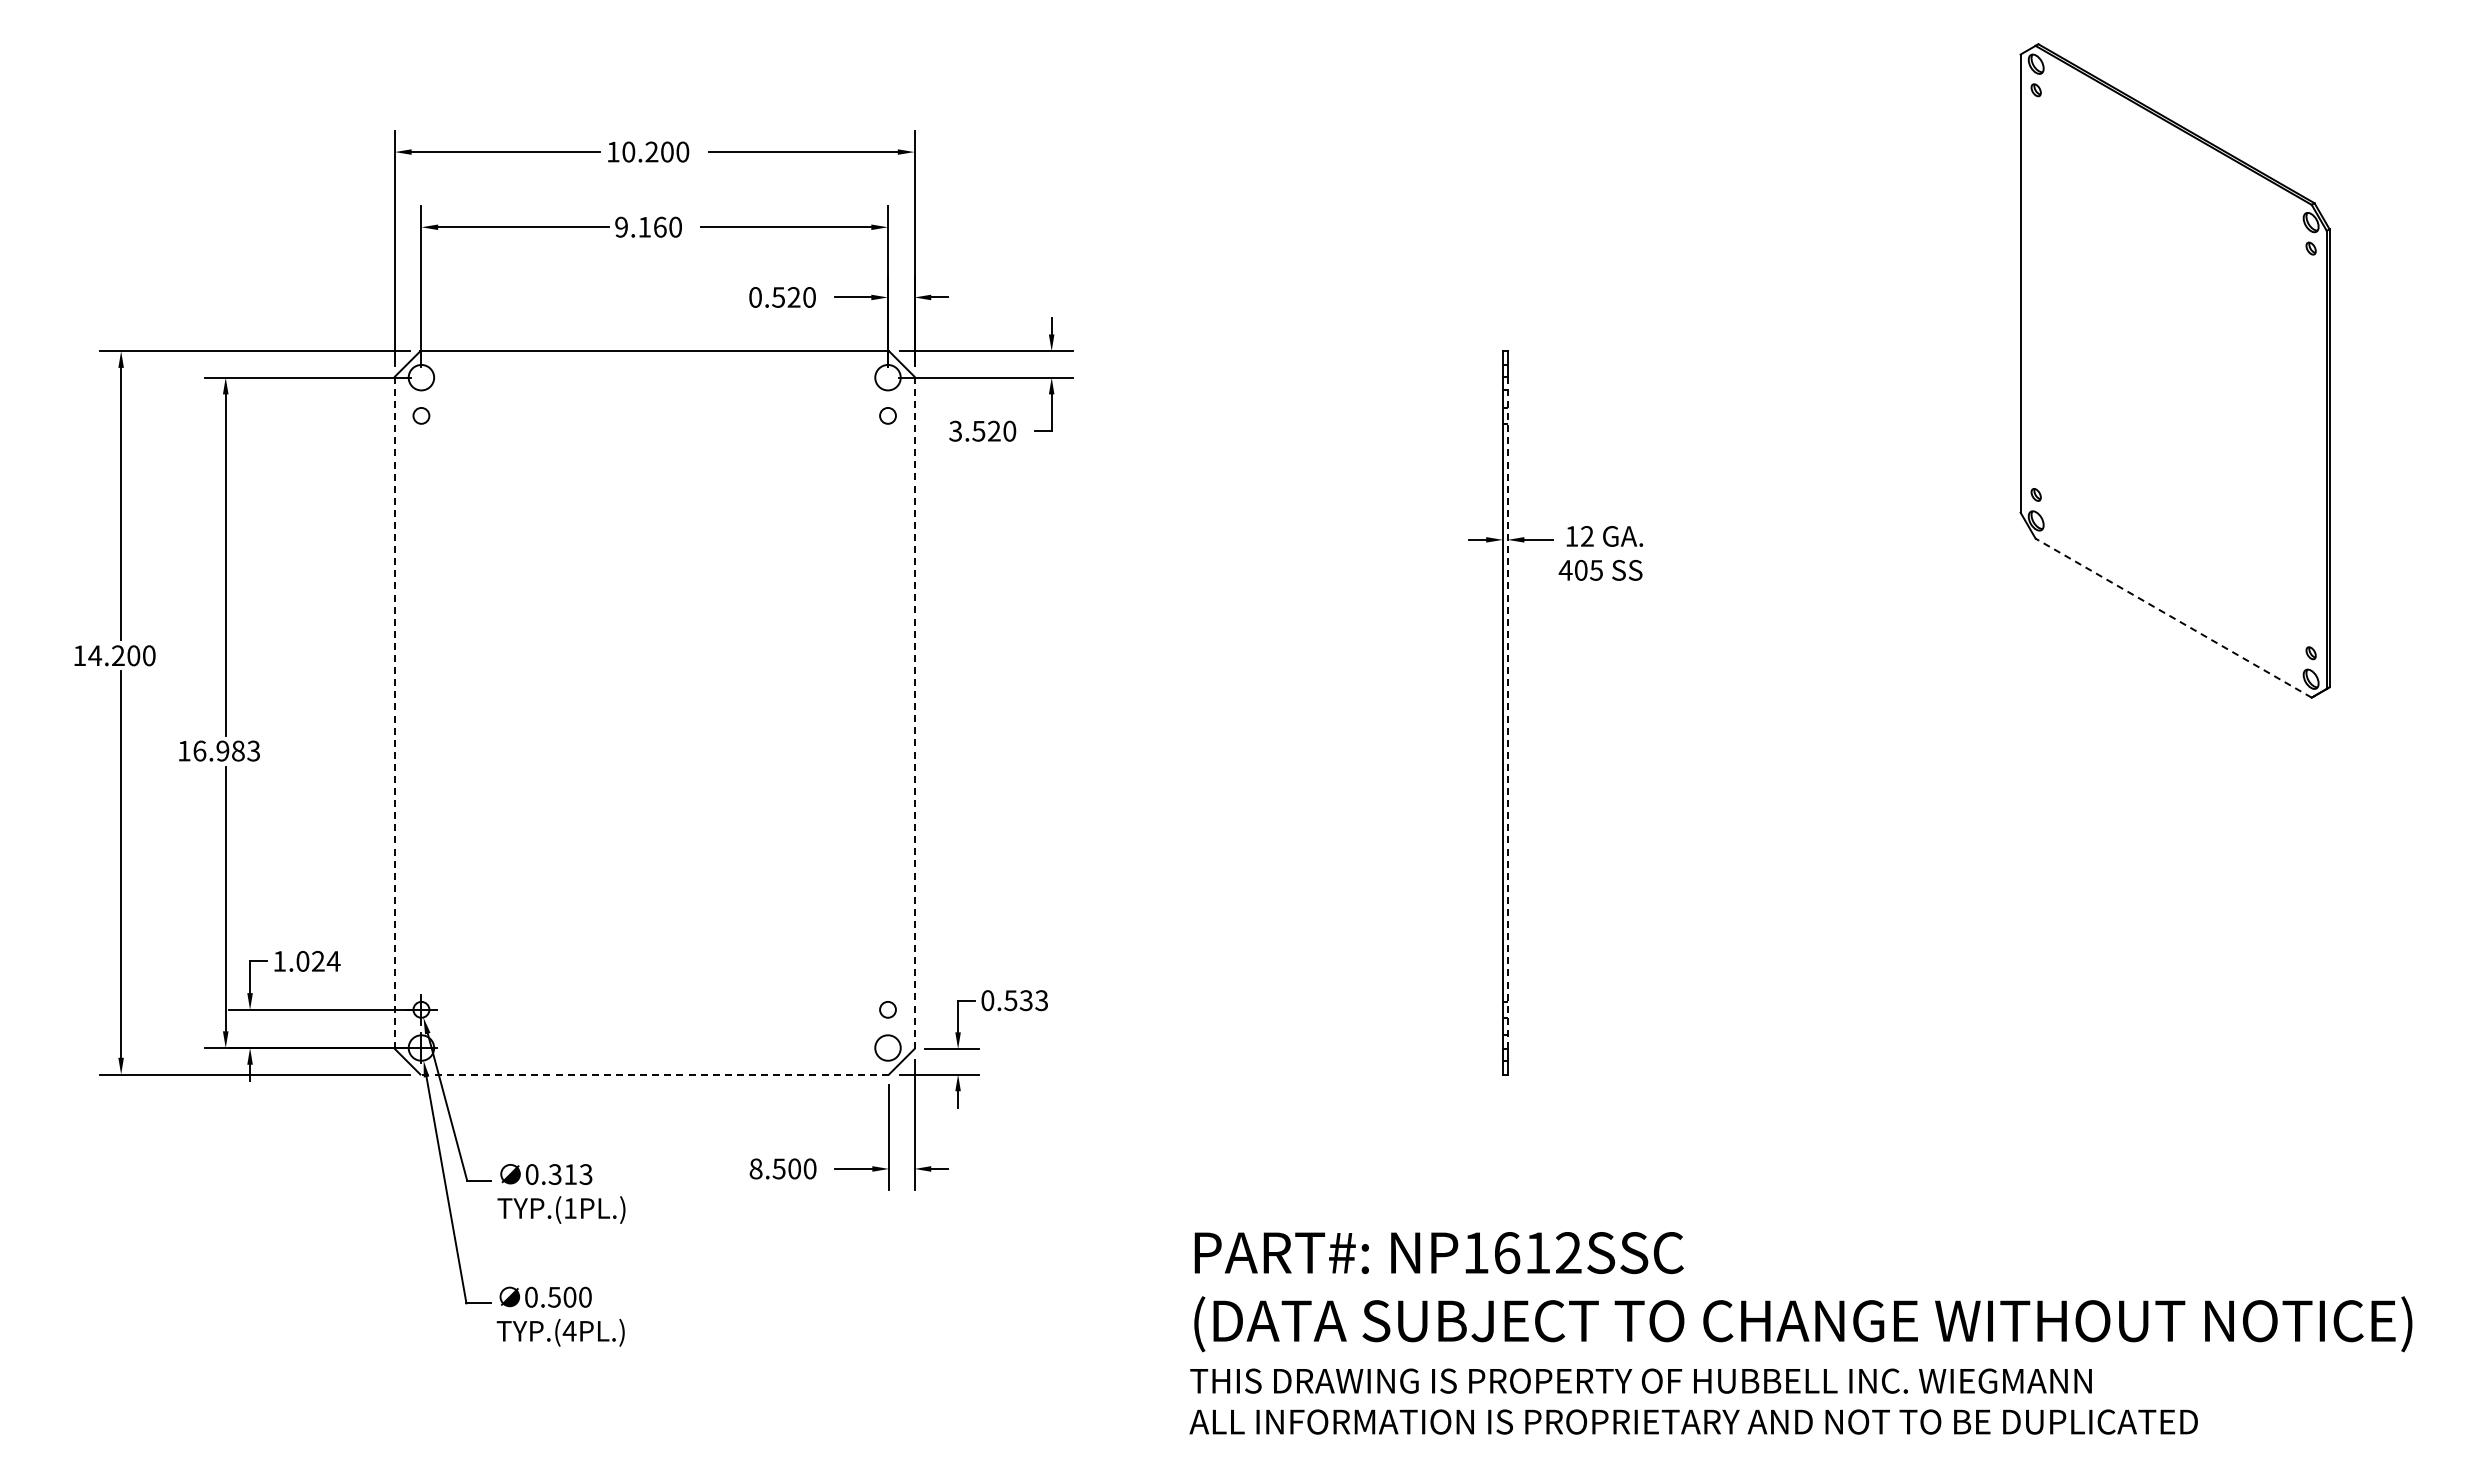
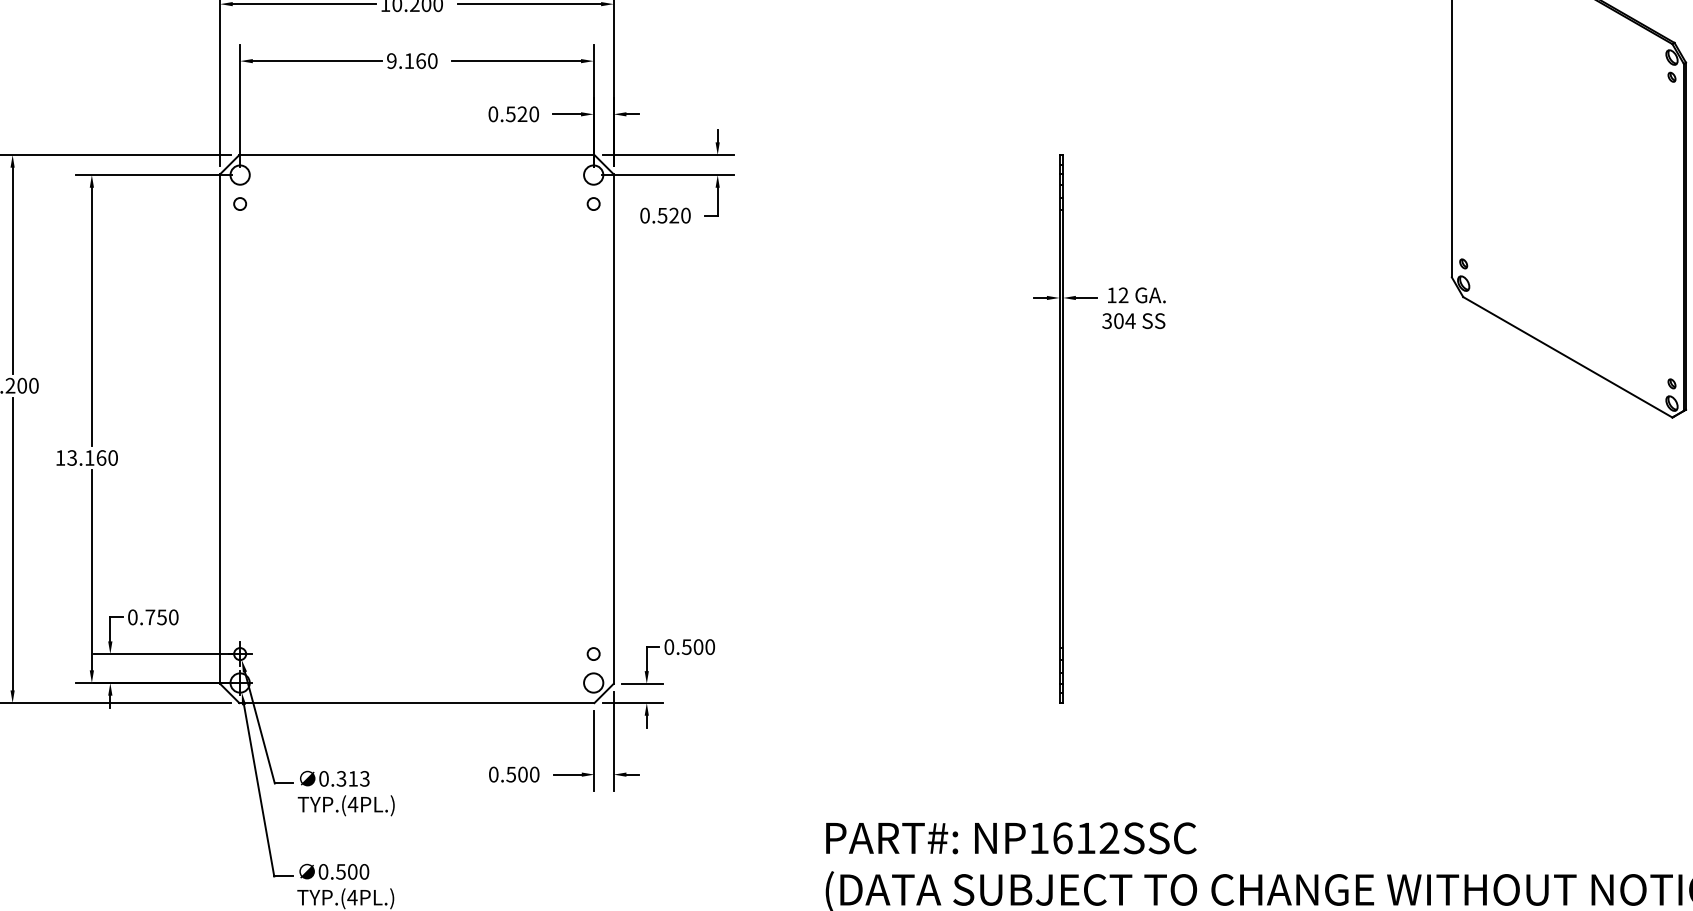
text: (955, 431) -> (644, 215), 3.520 -> 0.520
text: (1580, 569) -> (1118, 320), 405 -> 304
line: (2173, 617) -> (1567, 356), dashed -> solid
line: (394, 712) -> (219, 428), dashed -> solid
line: (1507, 712) -> (1063, 428), dashed -> solid
line: (914, 713) -> (613, 429), dashed -> solid
text: (226, 750) -> (92, 457), 16.983 -> 13.160
text: (306, 961) -> (153, 617), 1.024 -> 0.750
text: (1033, 1000) -> (703, 647), 0.533 -> 0.500
line: (654, 1074) -> (416, 703), dashed -> solid
text: (755, 1169) -> (493, 775), 8.500 -> 0.500
text: (570, 1208) -> (353, 804), TYP.(1PL.) -> TYP.(4PL.)

